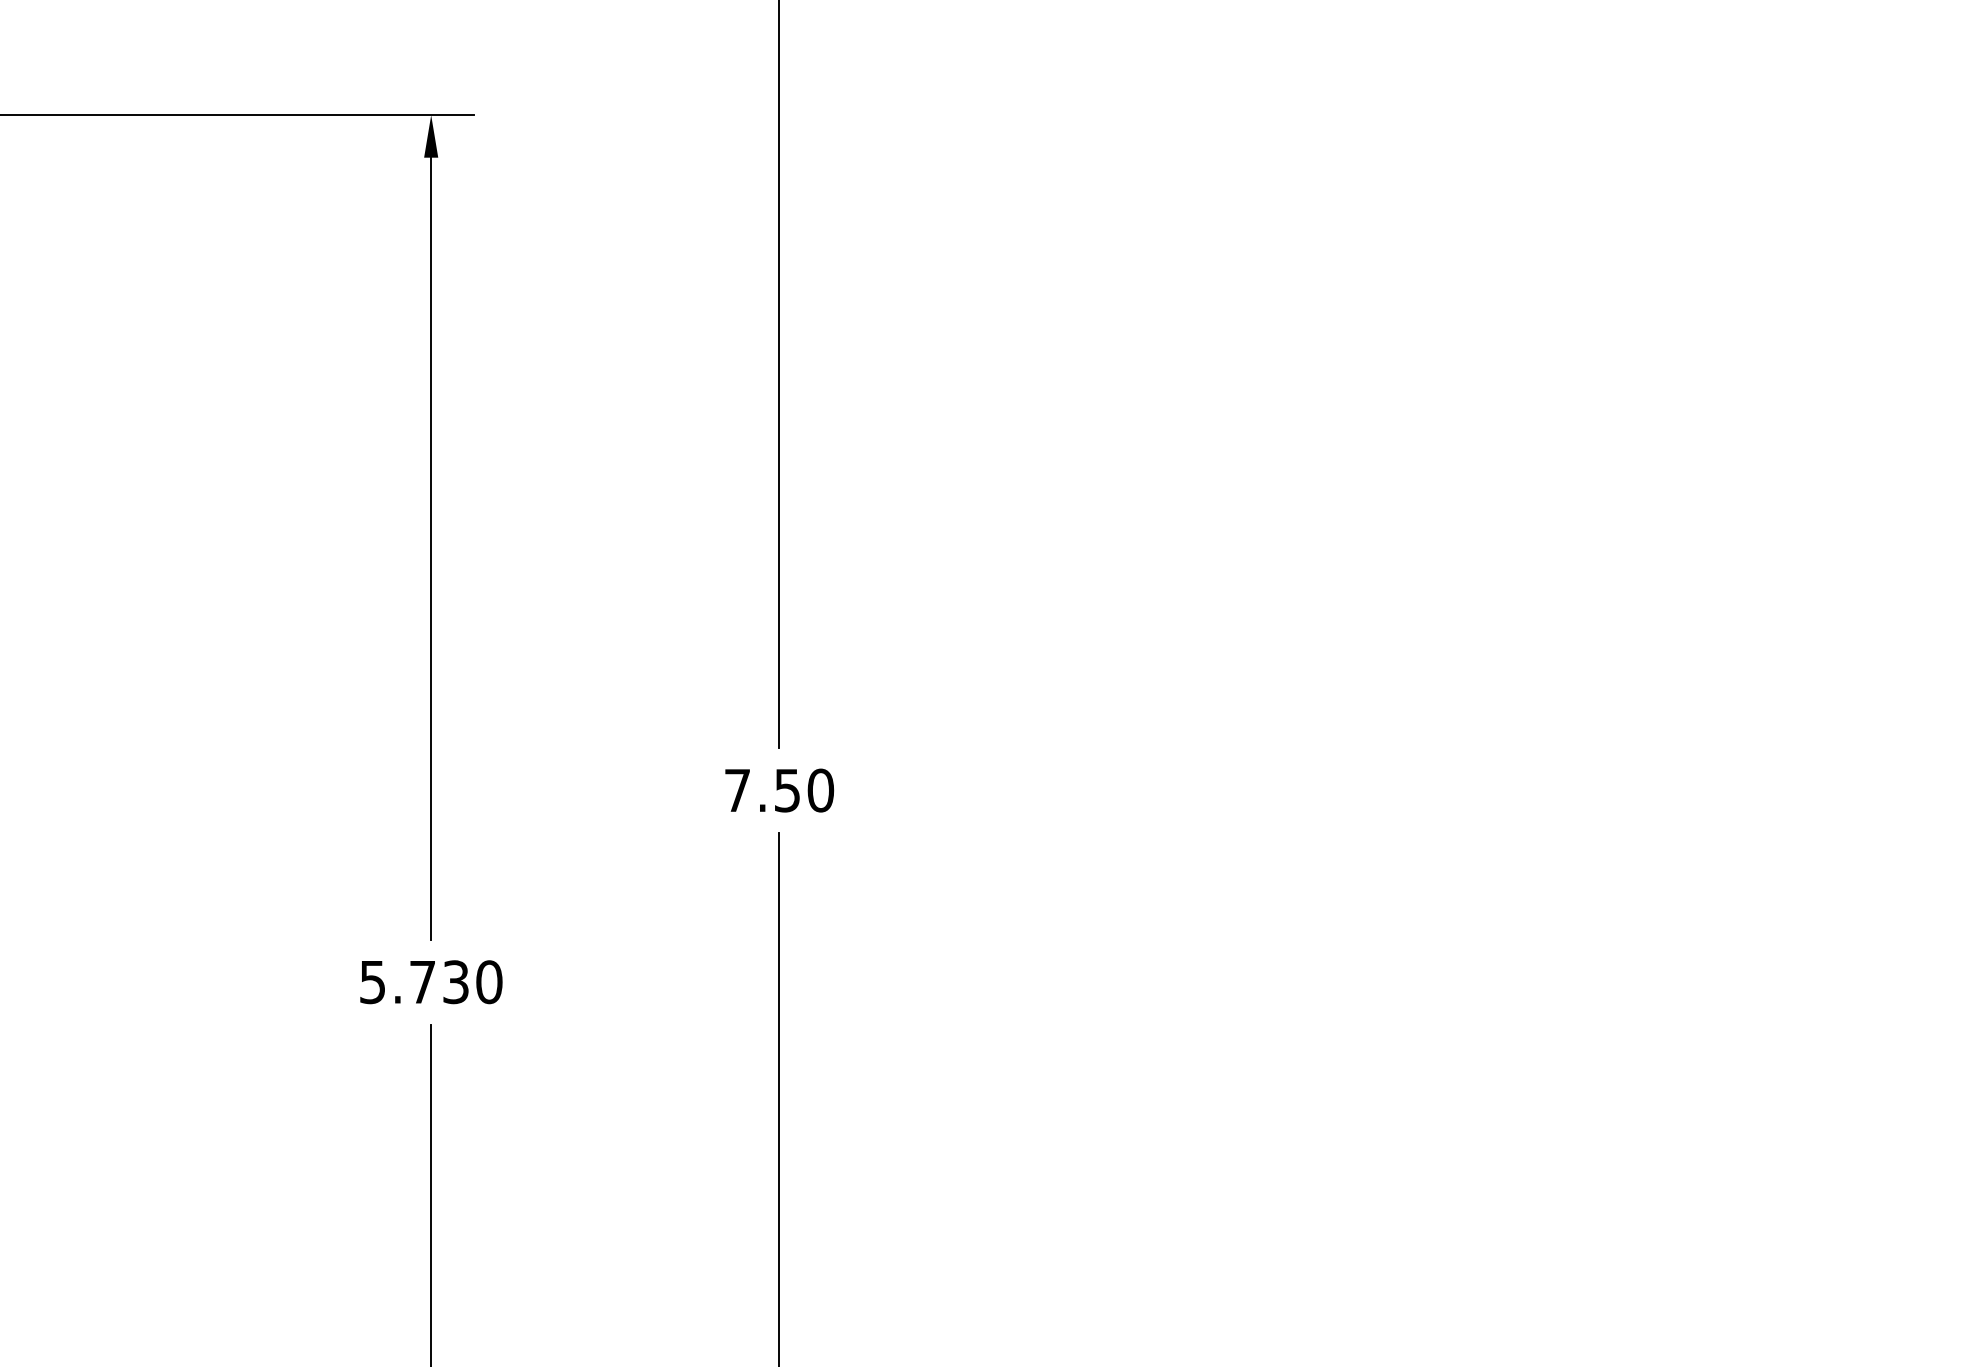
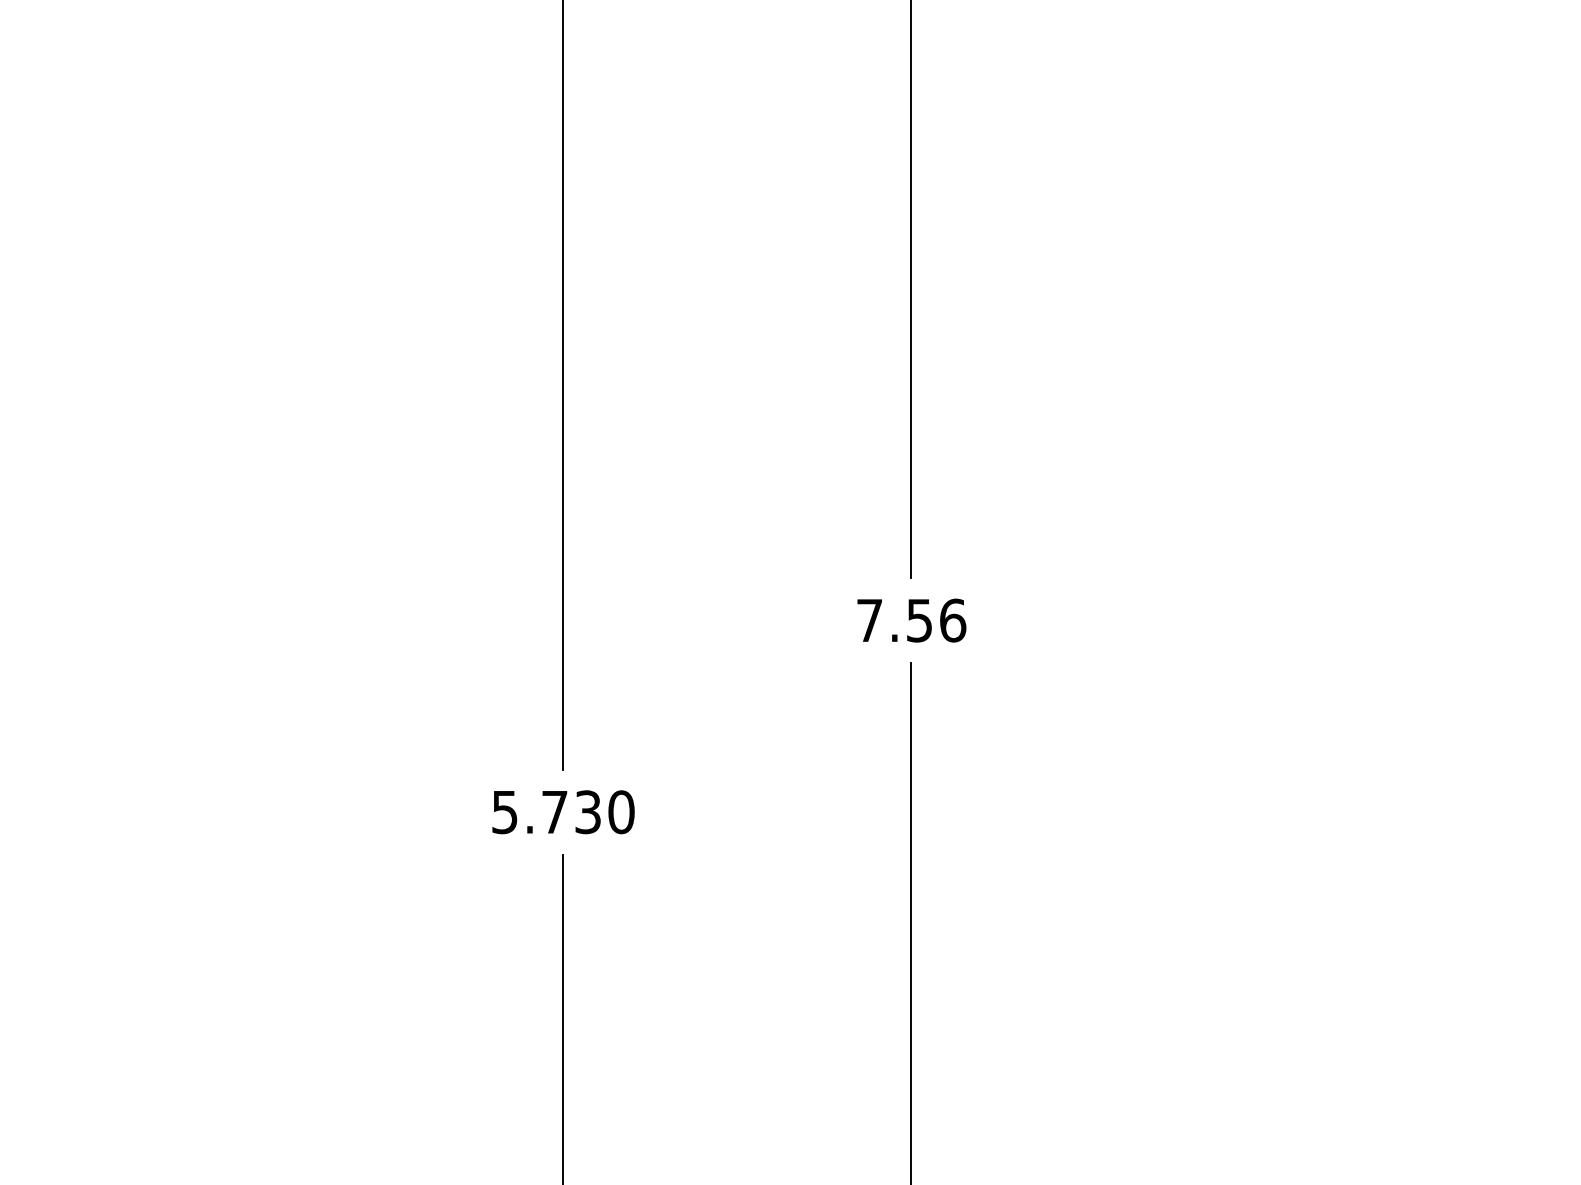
text: (820, 790) -> (952, 620), 7.50 -> 7.56

